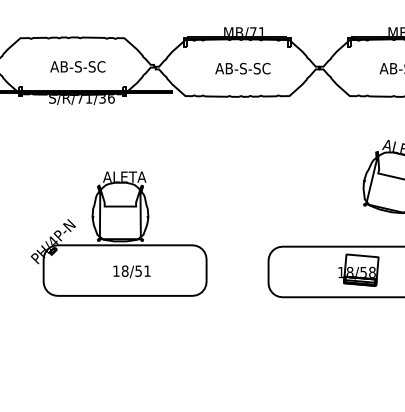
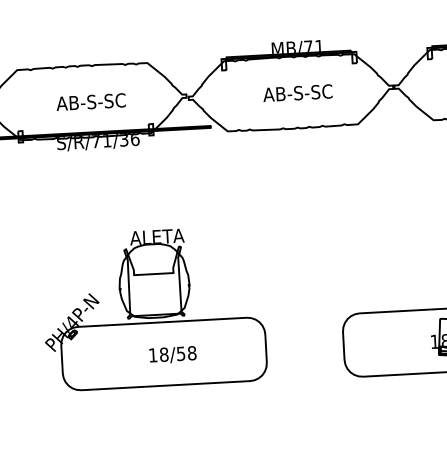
text: (147, 270) -> (192, 352), 18/51 -> 18/58

